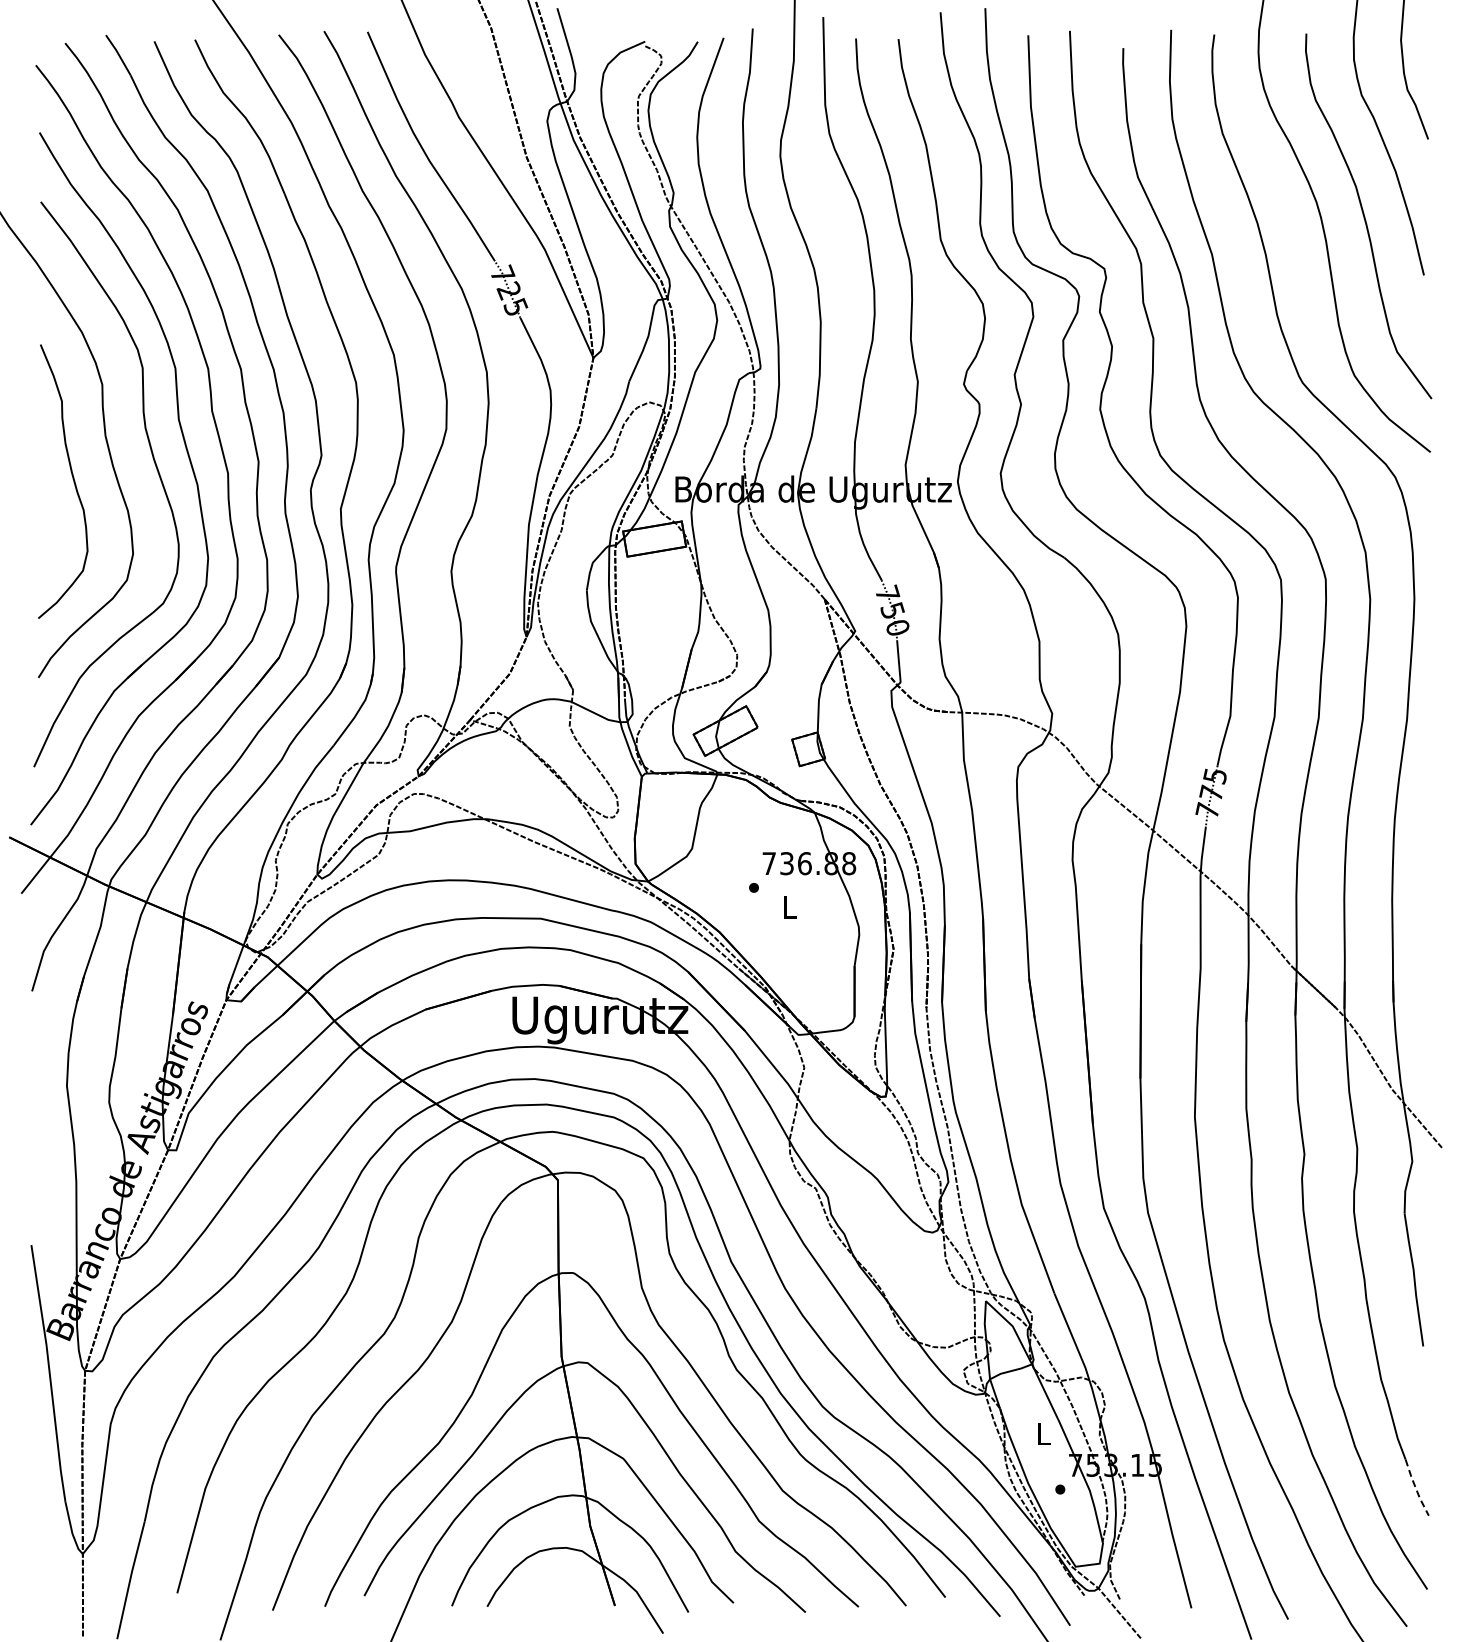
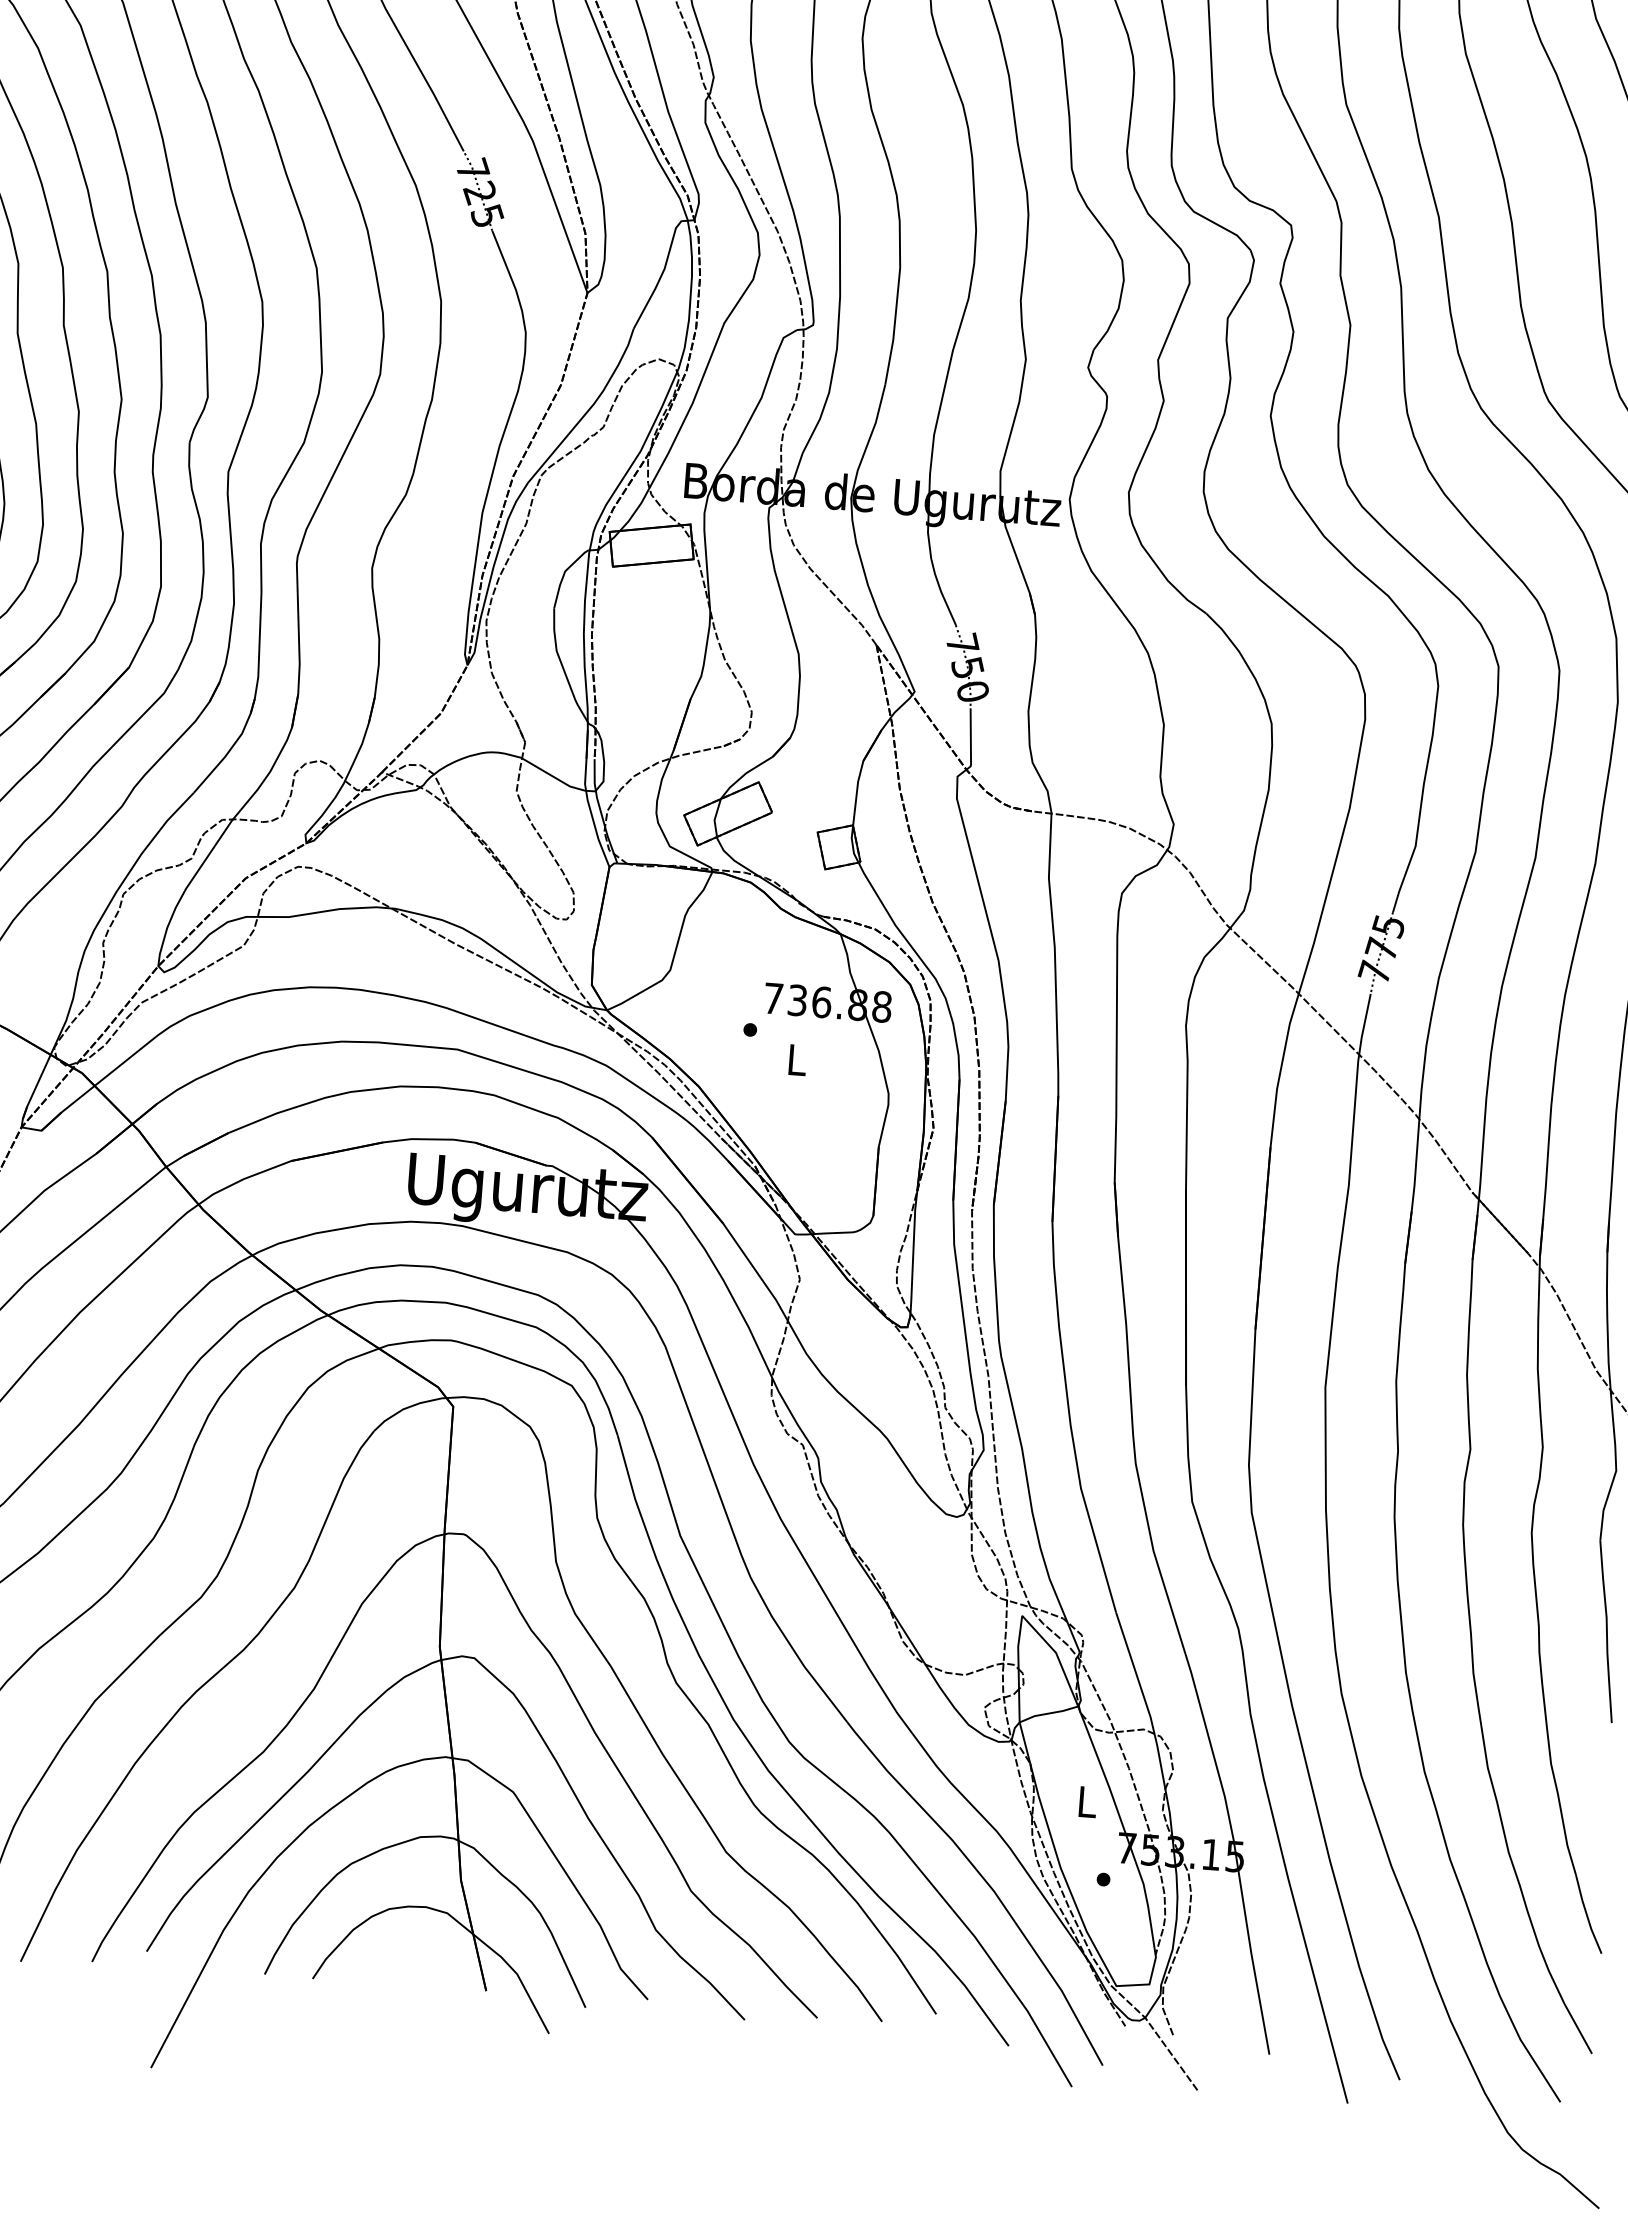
line: (1416, 1488) -> (1587, 1915), dashed -> solid

